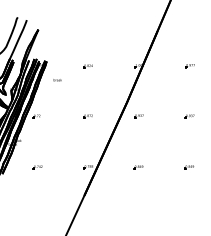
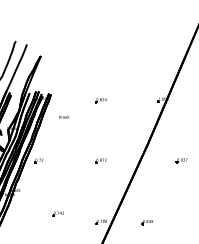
part: (138, 116) -> (181, 160), moved
part: (37, 167) -> (57, 214), moved
part: (138, 167) -> (147, 222), moved

